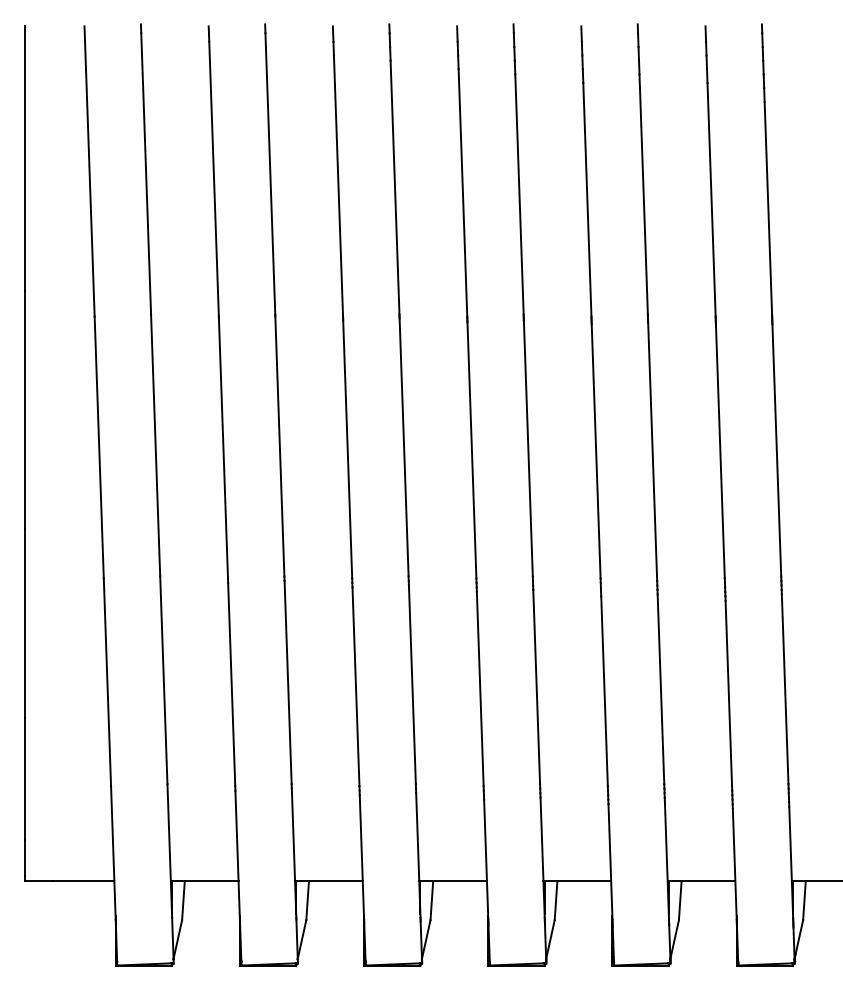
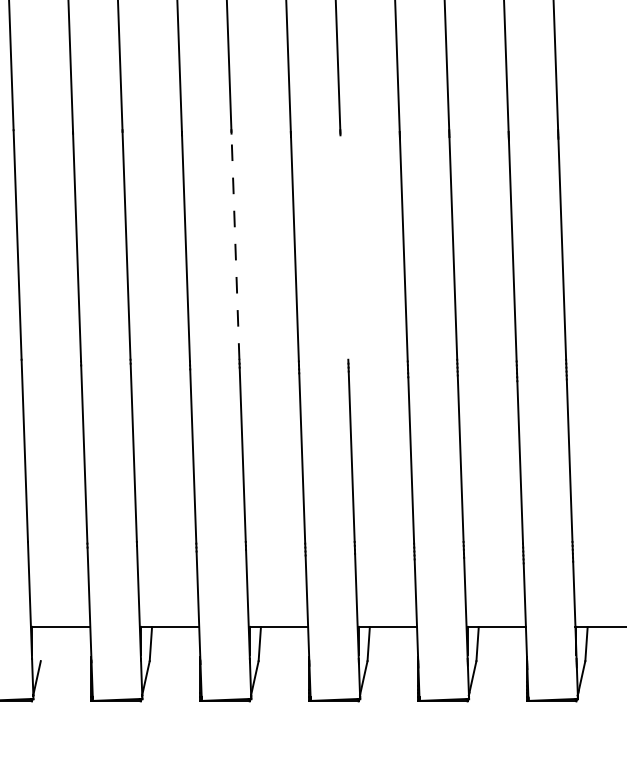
line: (404, 446) -> (235, 245), solid -> dashed
line: (527, 448) -> (343, 247), removed
line: (183, 900) -> (42, 643), removed

